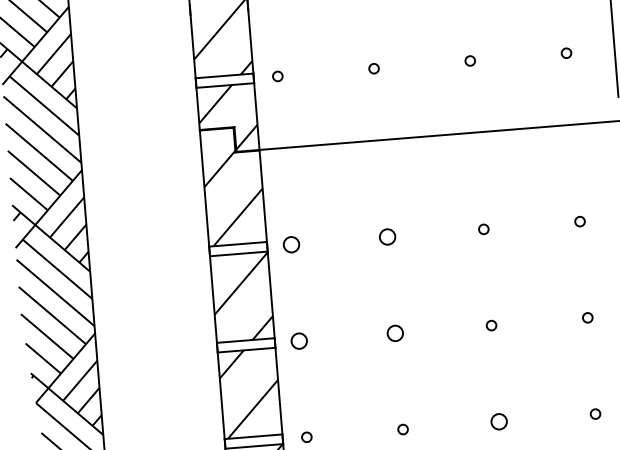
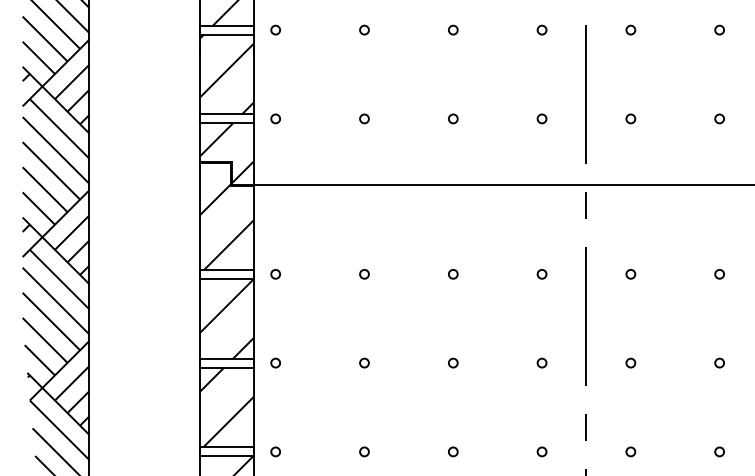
circle: (387, 237) -> (364, 274), size x0.62
circle: (291, 245) -> (275, 274), size x0.62
circle: (395, 332) -> (364, 362), size x0.62
circle: (298, 340) -> (275, 362), size x0.62
circle: (499, 421) -> (453, 451), size x0.62

